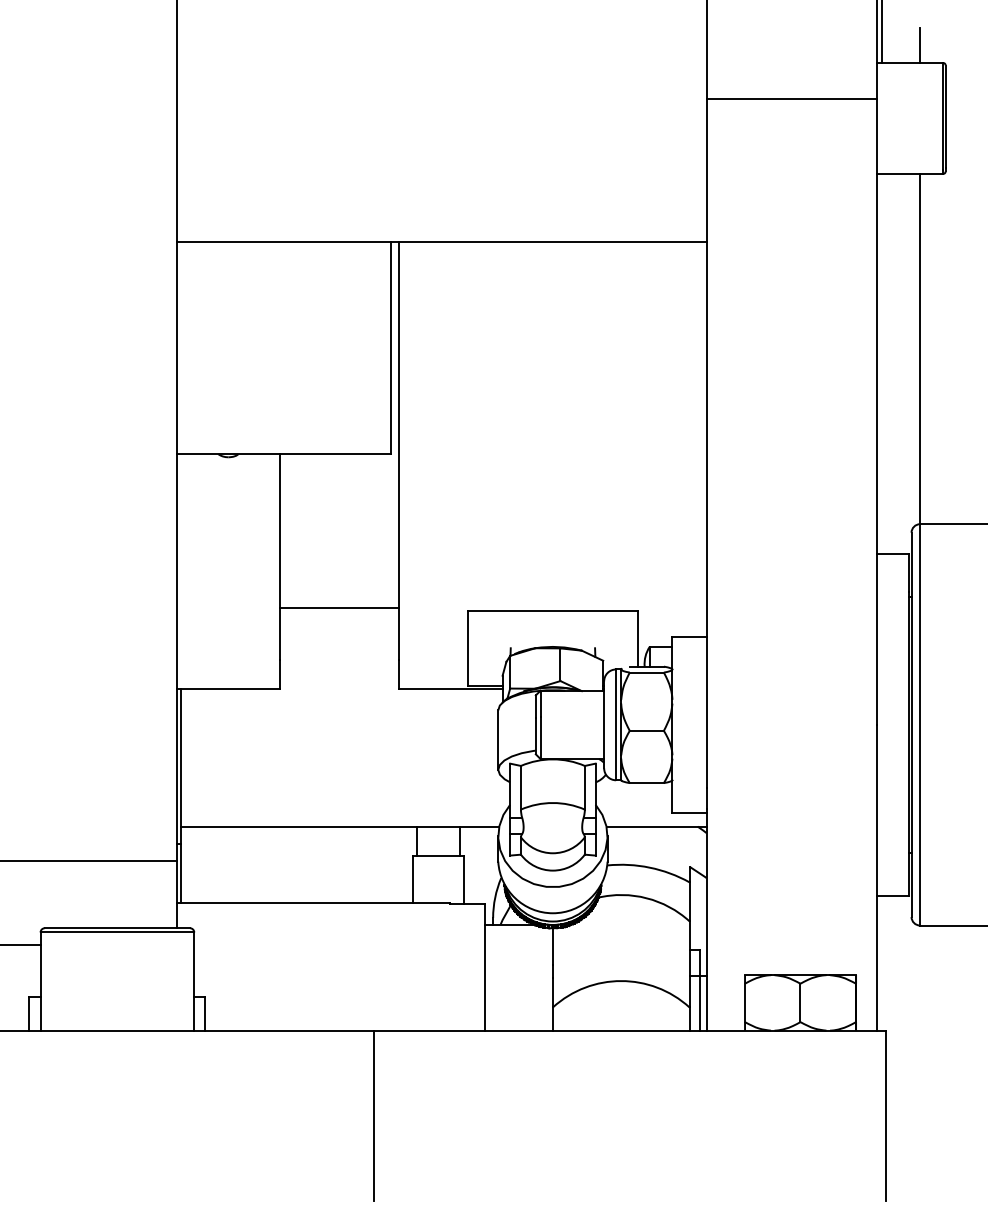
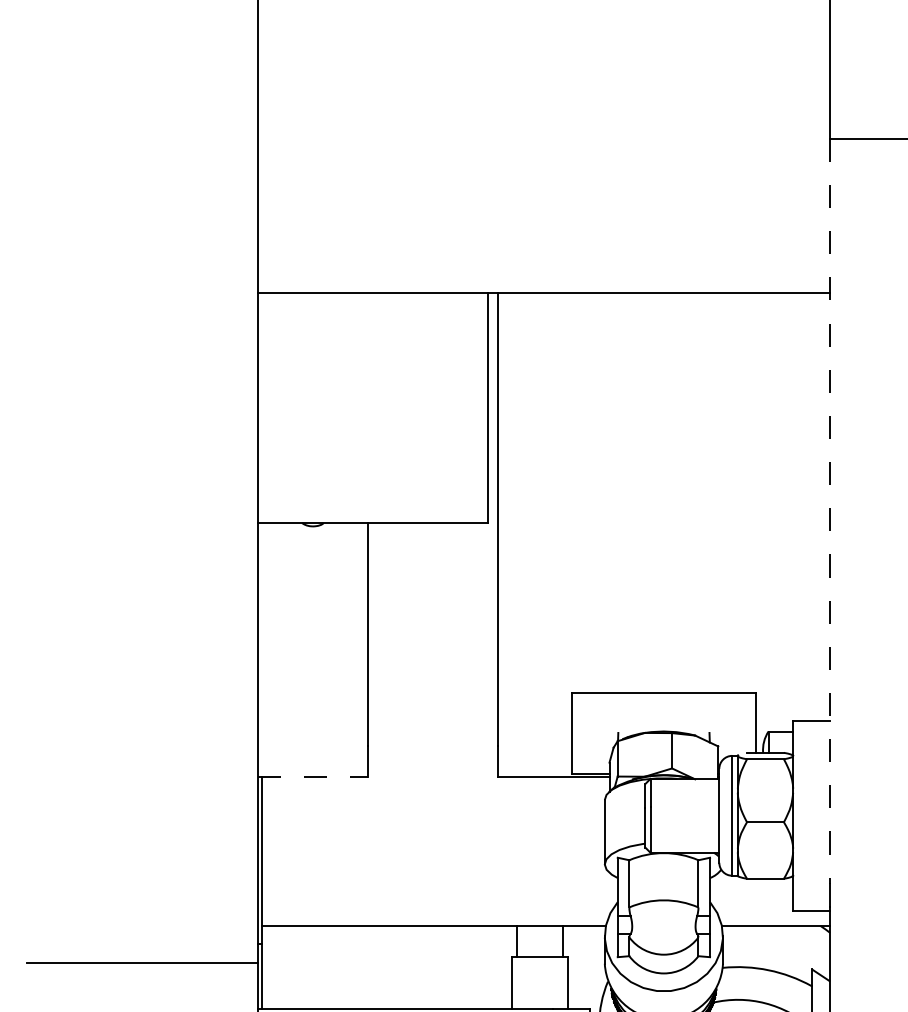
line: (706, 443) -> (830, 511), solid -> dashed
line: (339, 608) -> (433, 689), removed
line: (228, 689) -> (313, 777), solid -> dashed

